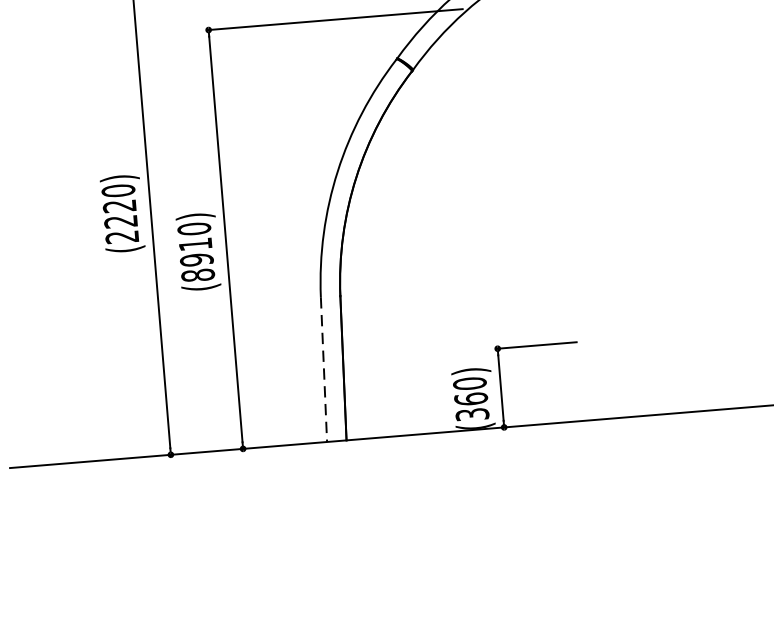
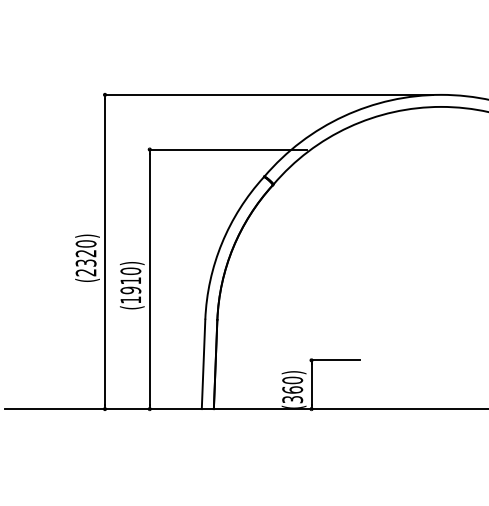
text: (121, 220) -> (86, 262), (2220) -> (2320)
text: (197, 274) -> (130, 299), (8910) -> (1910)
line: (323, 369) -> (203, 364), dashed -> solid

